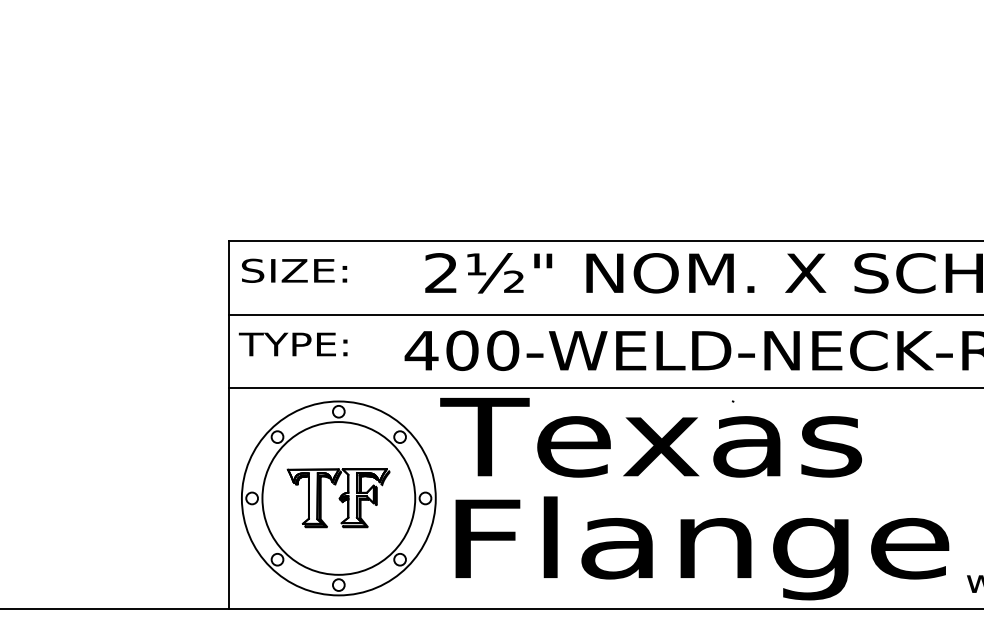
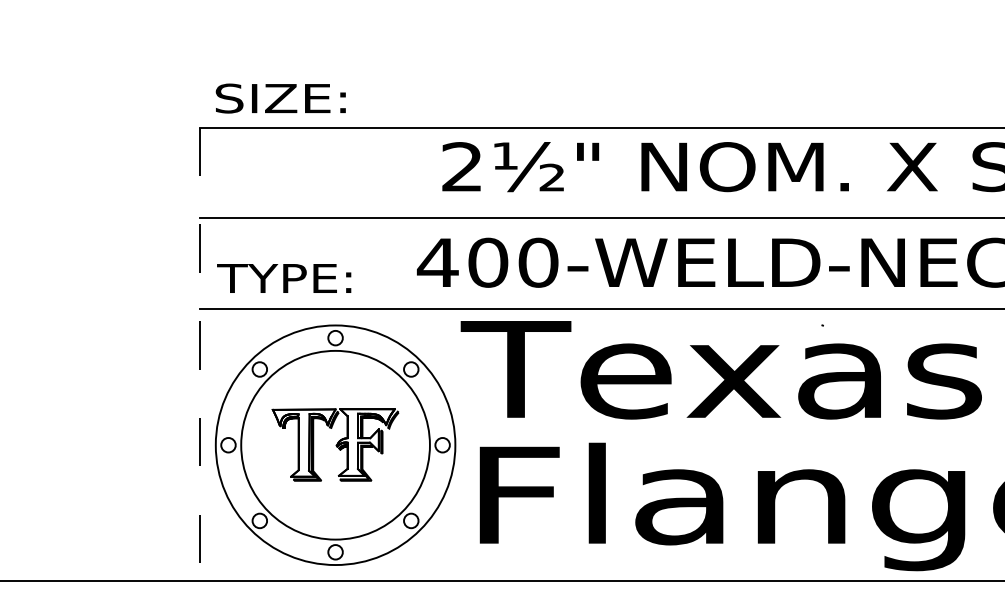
text: (294, 270) -> (280, 98), moved
text: (292, 344) -> (283, 278), moved
line: (229, 424) -> (200, 353), solid -> dashed

